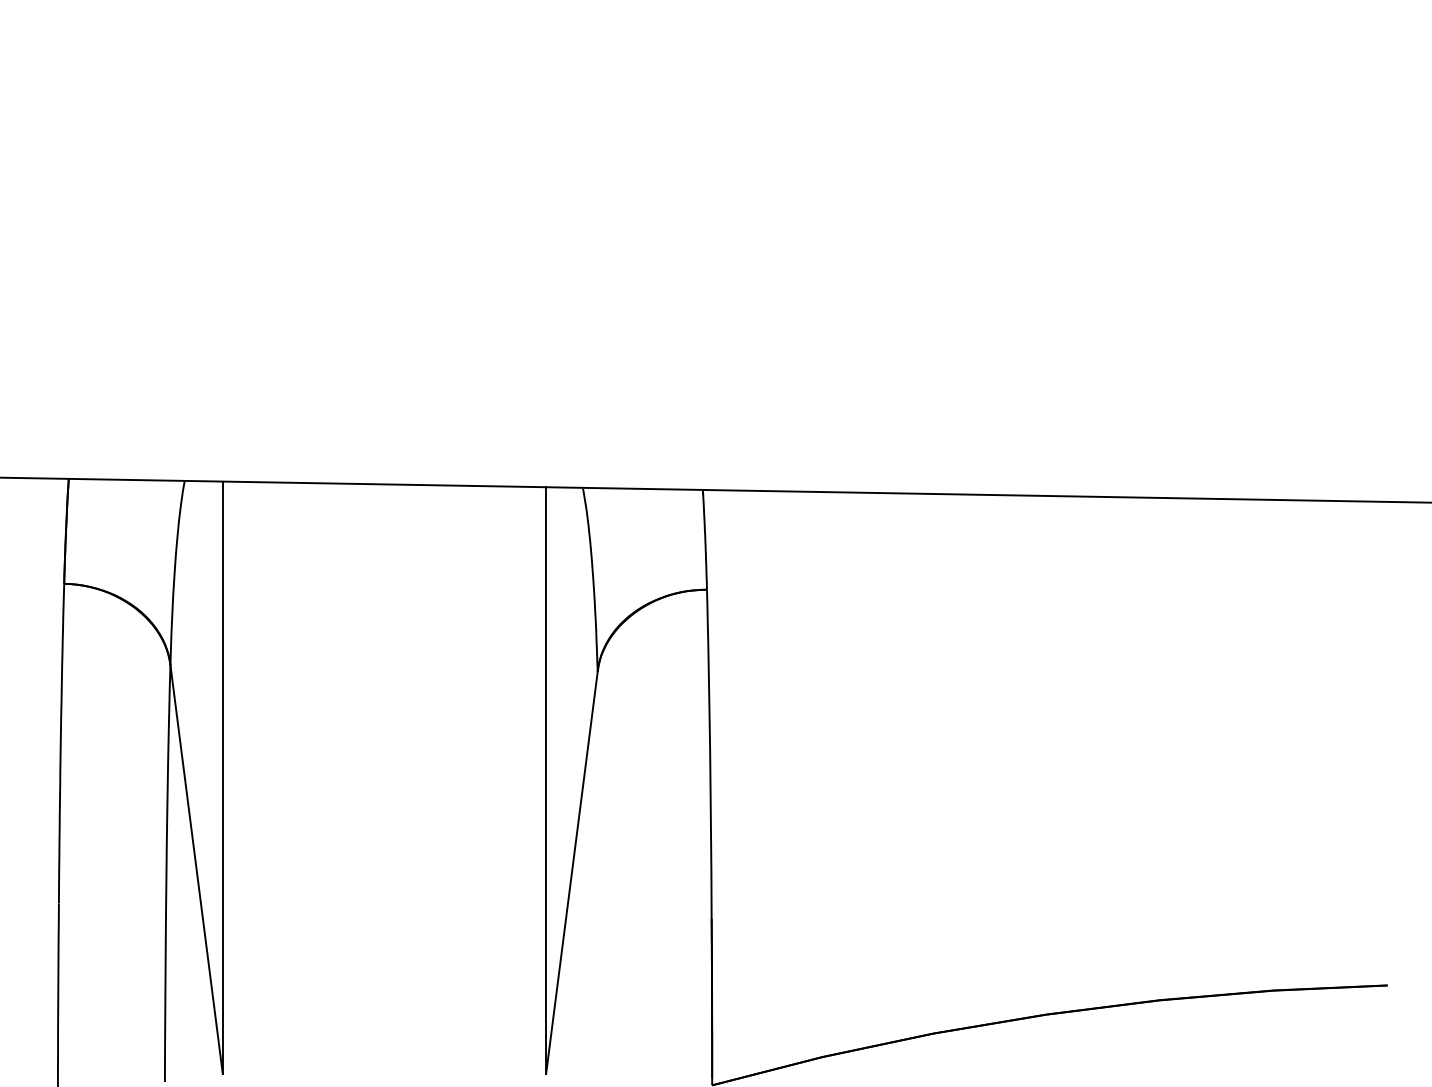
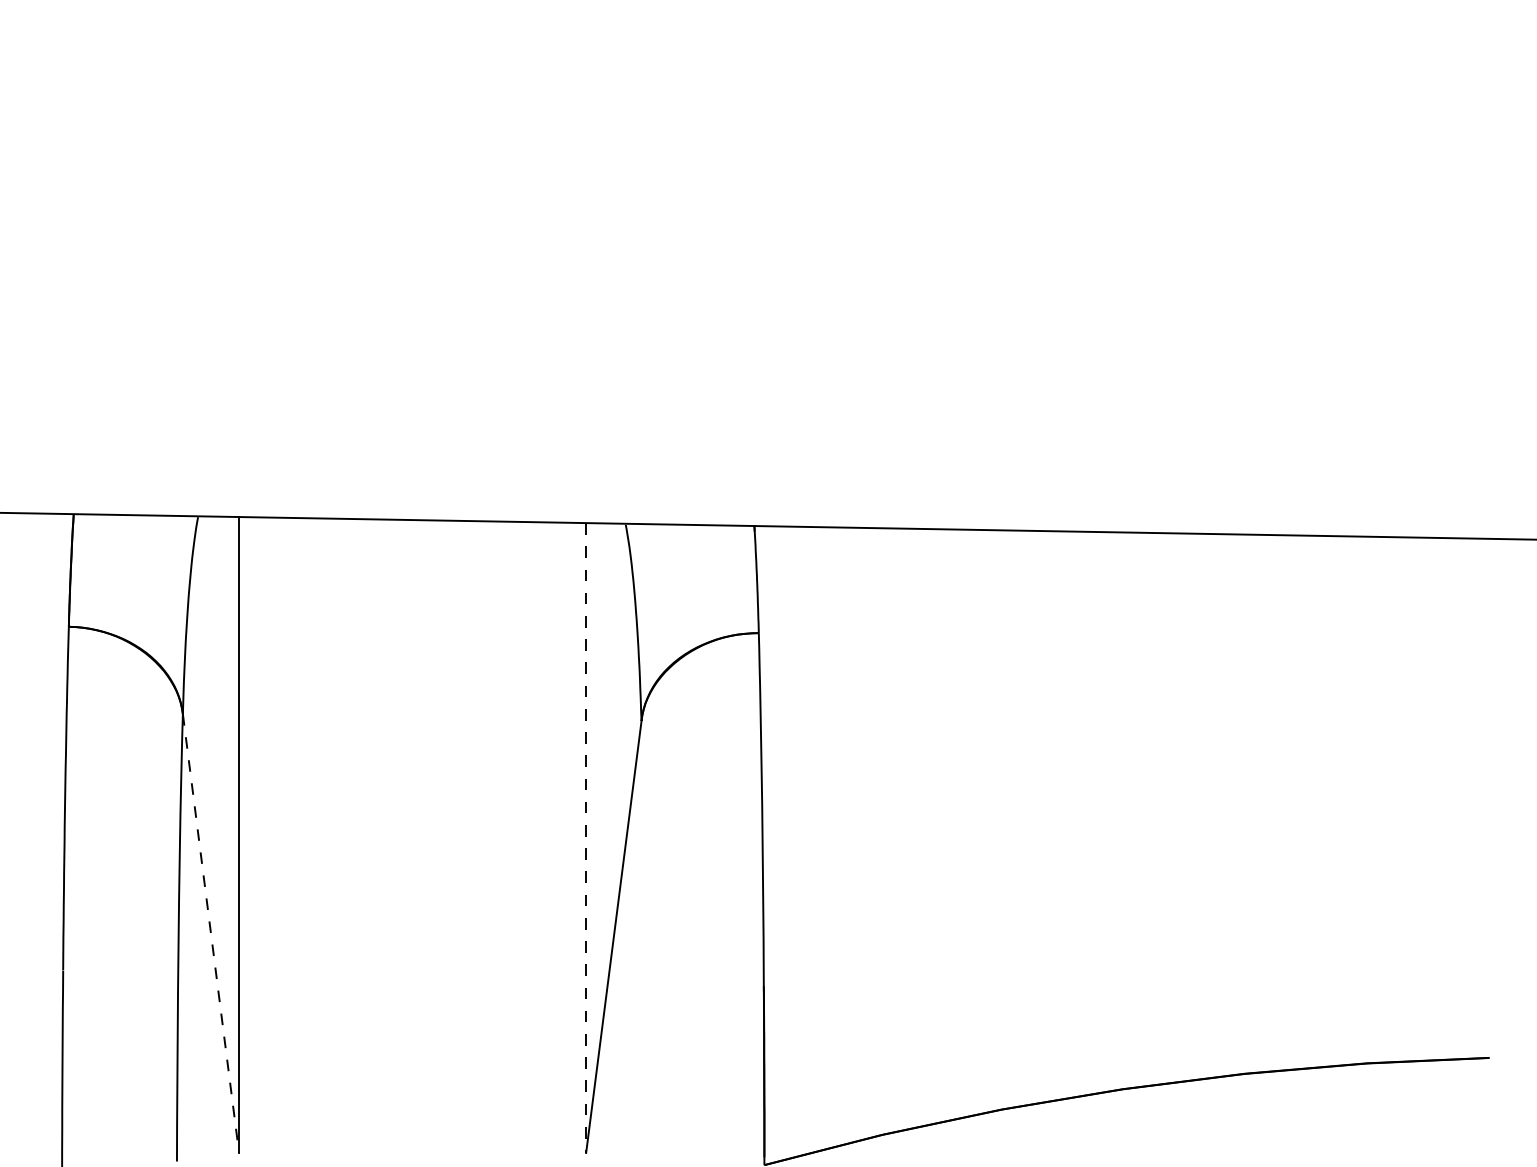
line: (546, 781) -> (586, 838), solid -> dashed
line: (197, 870) -> (211, 934), solid -> dashed

